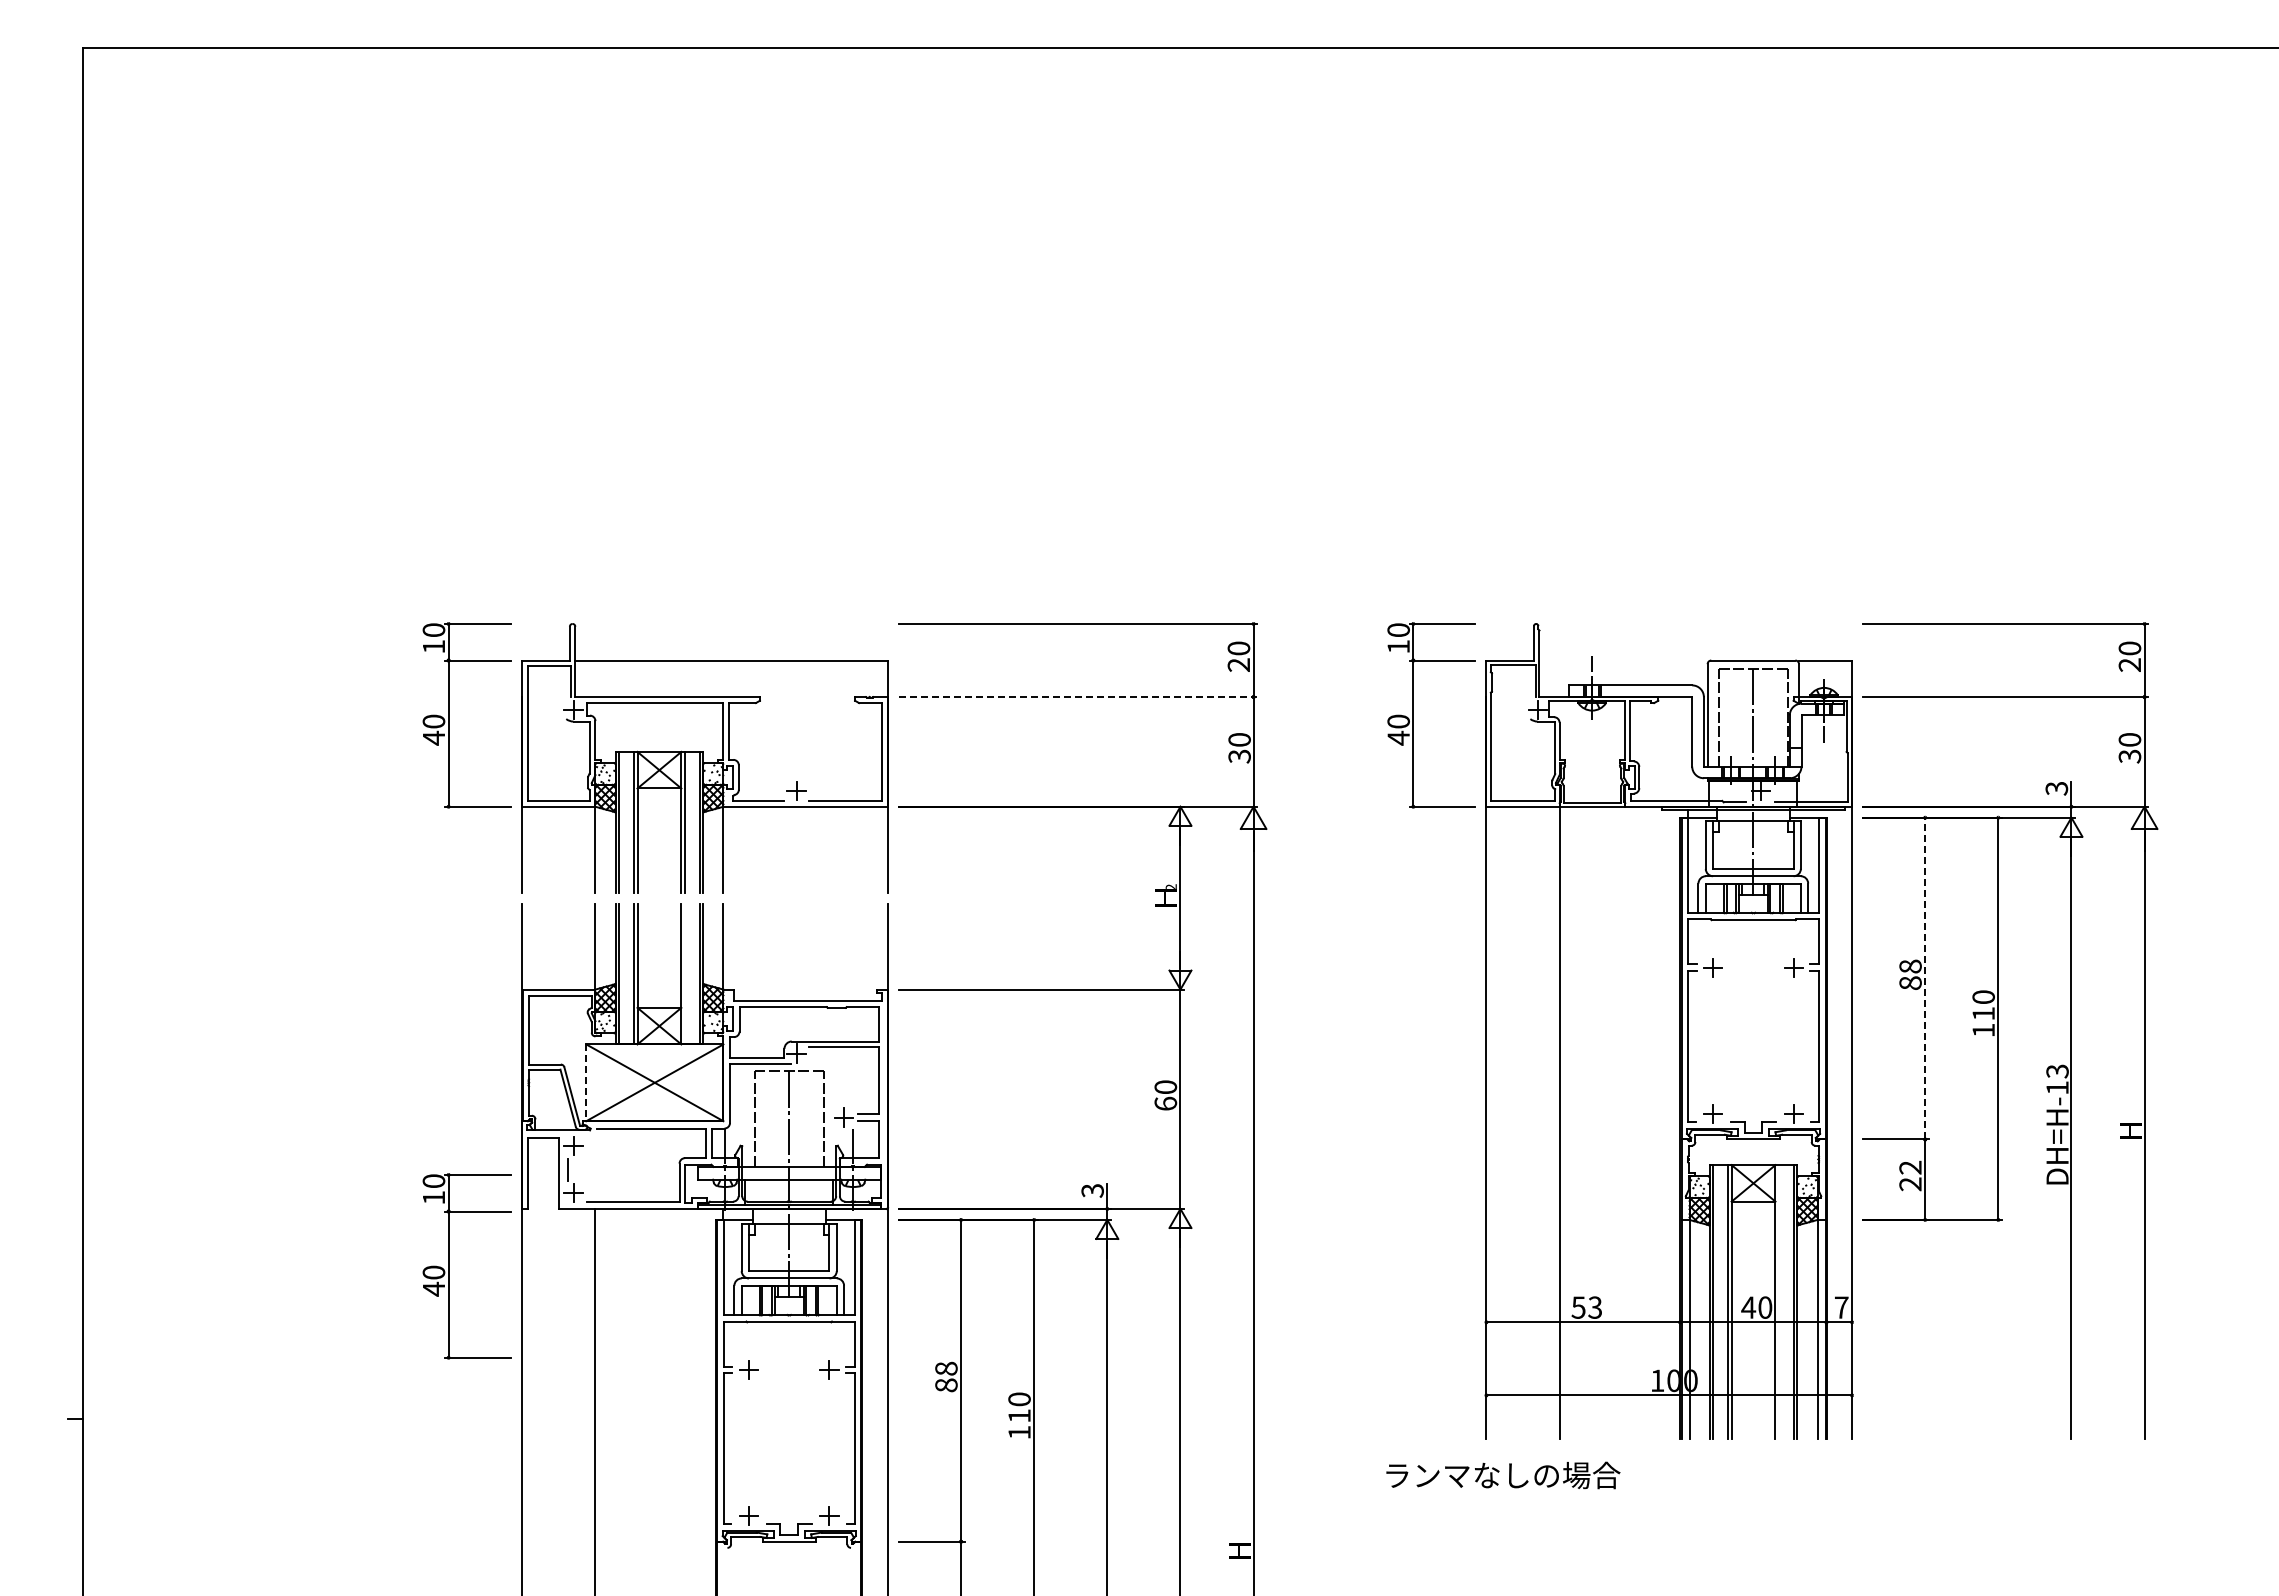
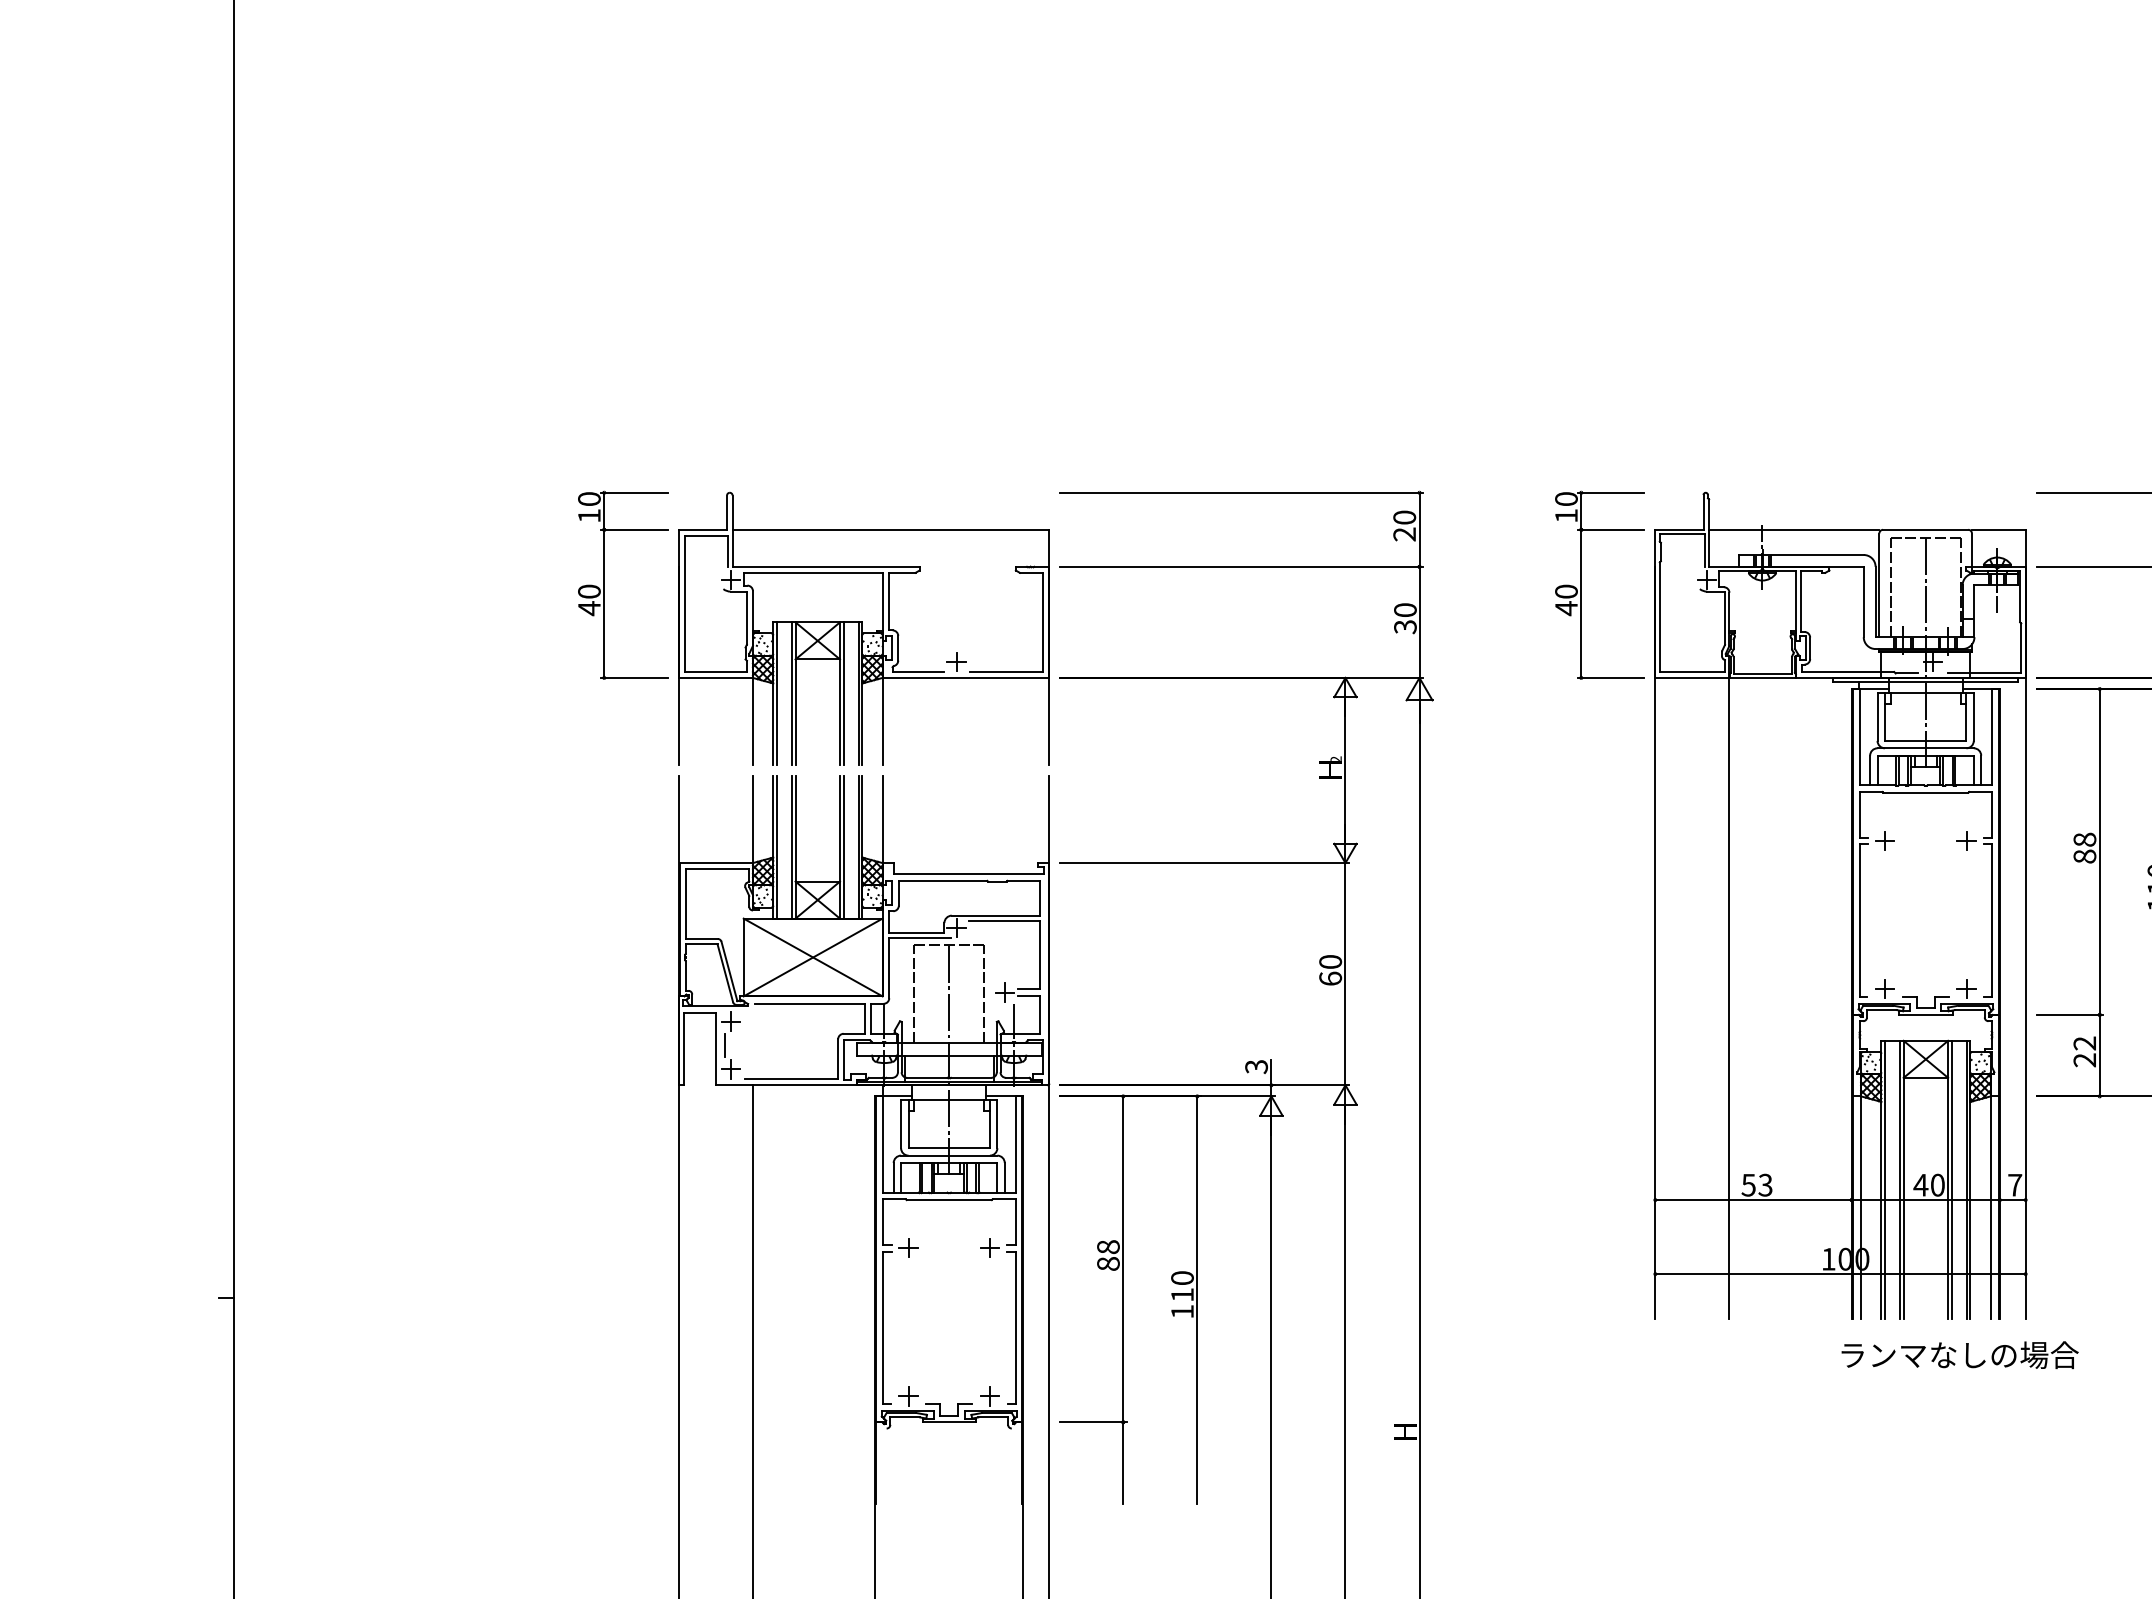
line: (1623, 660) -> (1794, 529), added
line: (1078, 697) -> (1242, 567), dashed -> solid
line: (685, 973) -> (844, 846), added
line: (1925, 978) -> (2100, 851), dashed -> solid
line: (586, 1083) -> (743, 958), dashed -> solid
part: (449, 1266) -> (605, 1143), removed
line: (1779, 1302) -> (1952, 1180), added
text: (1503, 1475) -> (1960, 1355), moved

